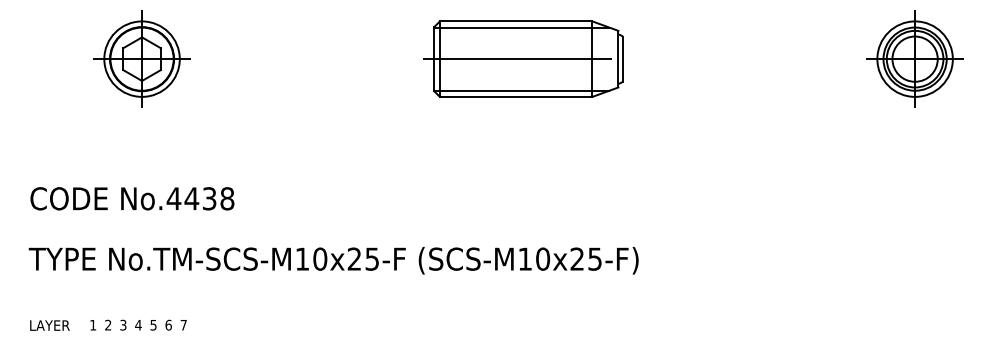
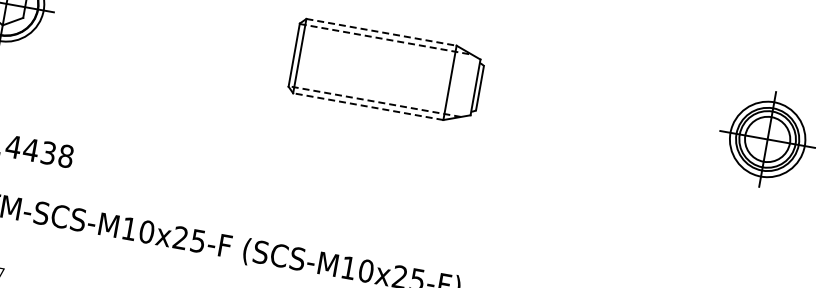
line: (516, 21) -> (381, 32), solid -> dashed
line: (521, 27) -> (385, 39), solid -> dashed
line: (528, 59) -> (386, 71), removed
line: (521, 90) -> (374, 101), solid -> dashed
line: (515, 96) -> (367, 106), solid -> dashed

